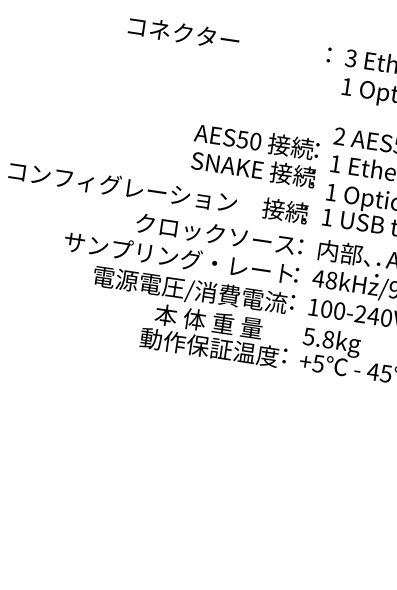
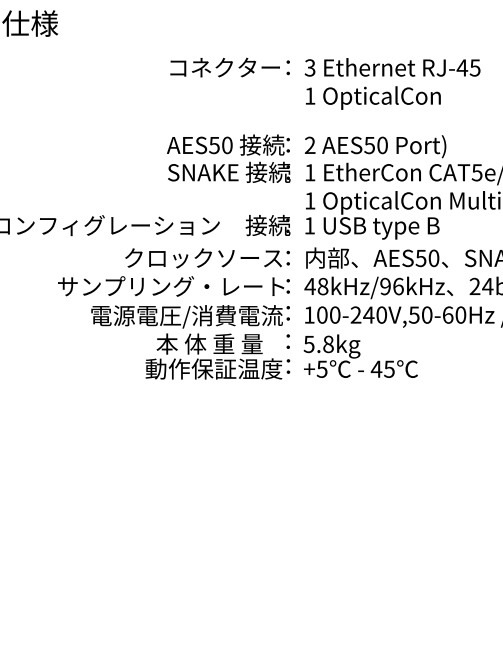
text: (183, 33) -> (224, 67), moved
text: (254, 154) -> (228, 158), moved
text: (376, 269) -> (287, 341), moved

